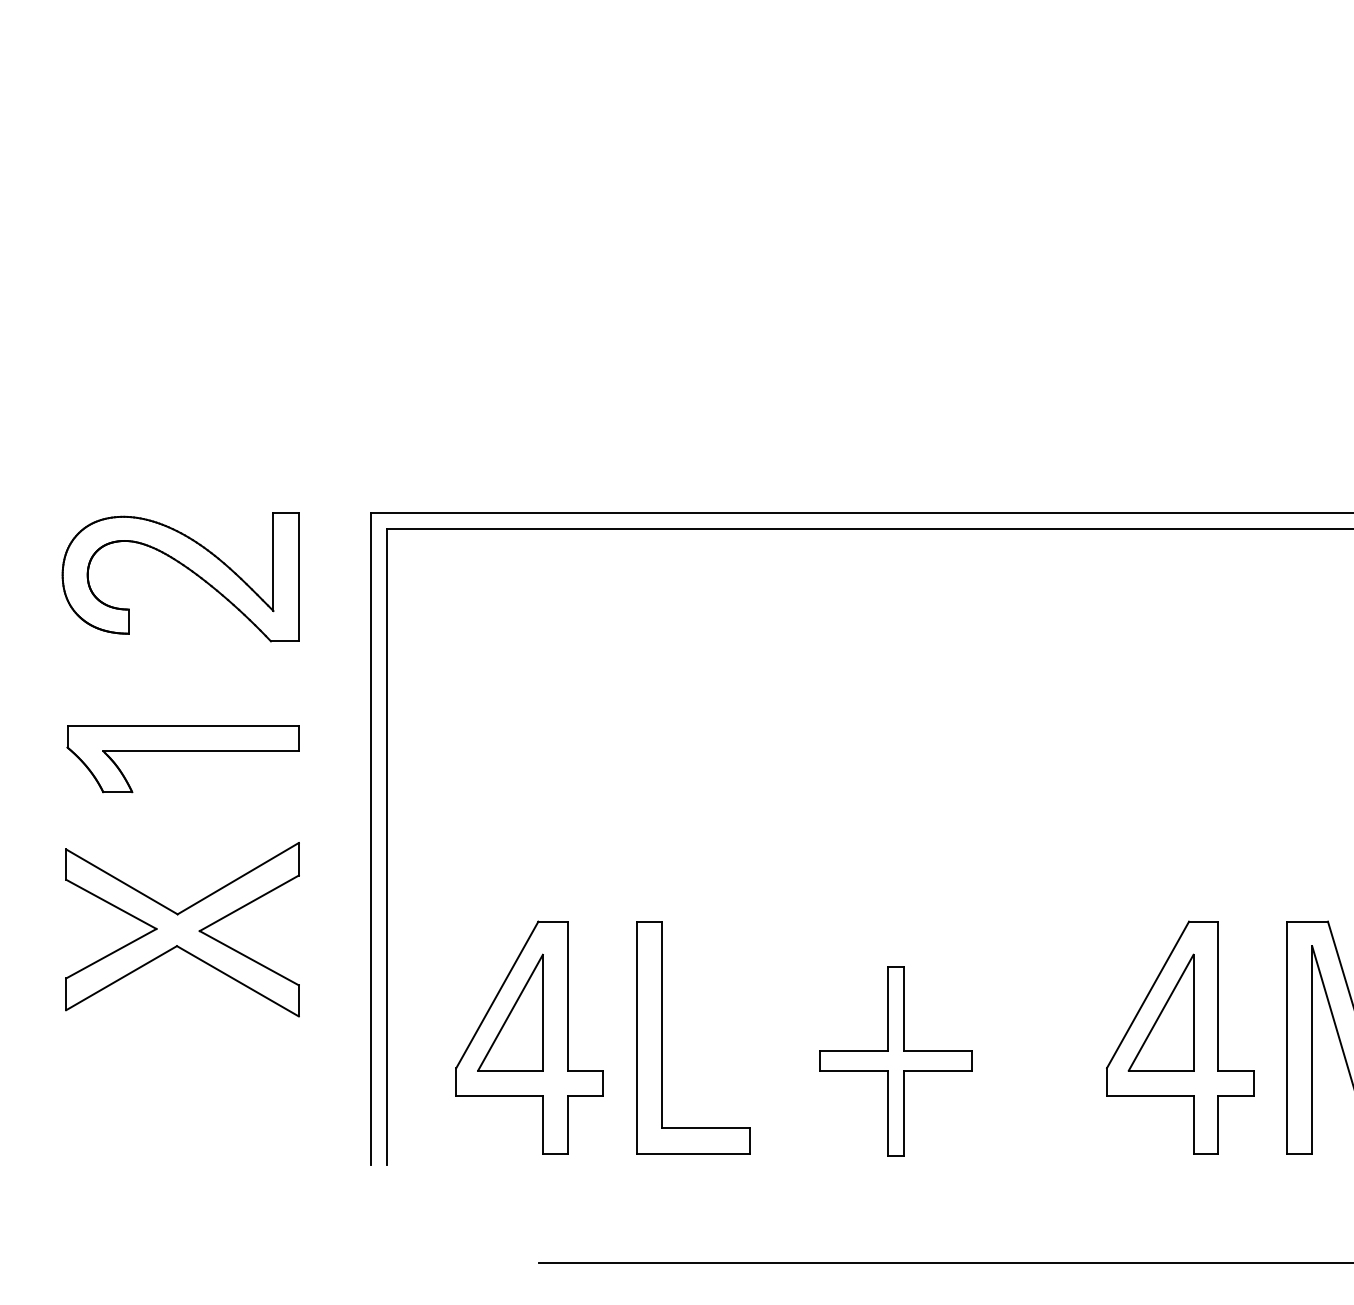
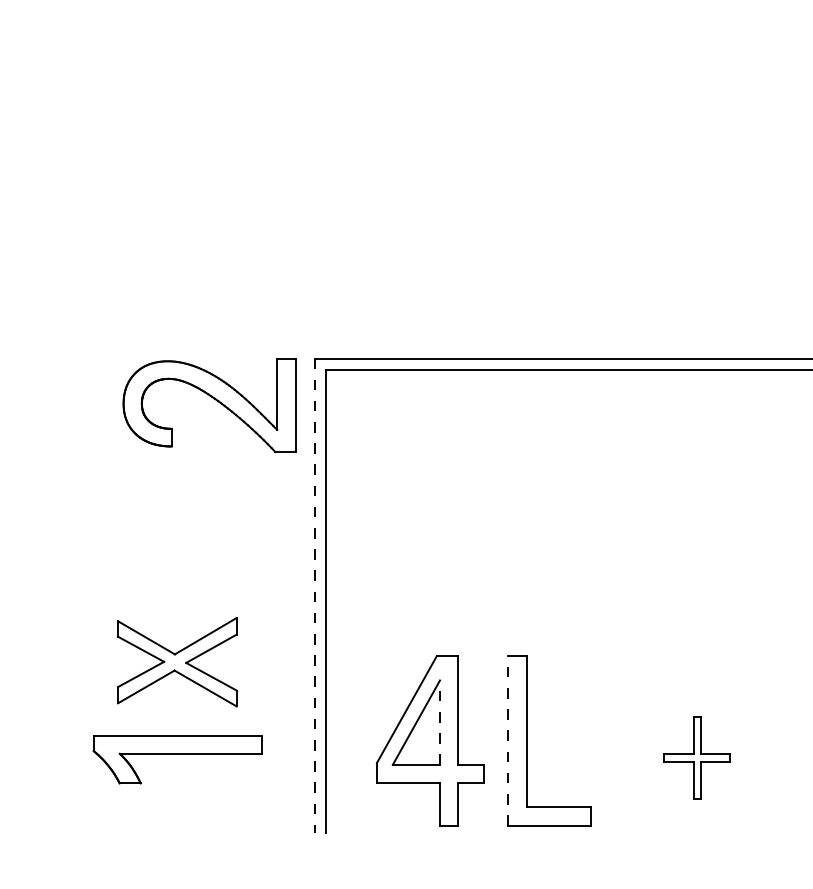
part: (187, 569) -> (214, 399), moved
part: (182, 751) -> (177, 753), moved
line: (370, 838) -> (314, 595), solid -> dashed
part: (182, 929) -> (177, 662), size x0.7
line: (542, 1012) -> (439, 722), solid -> dashed
line: (636, 1037) -> (508, 740), solid -> dashed
part: (895, 1061) -> (696, 758), size x0.6

